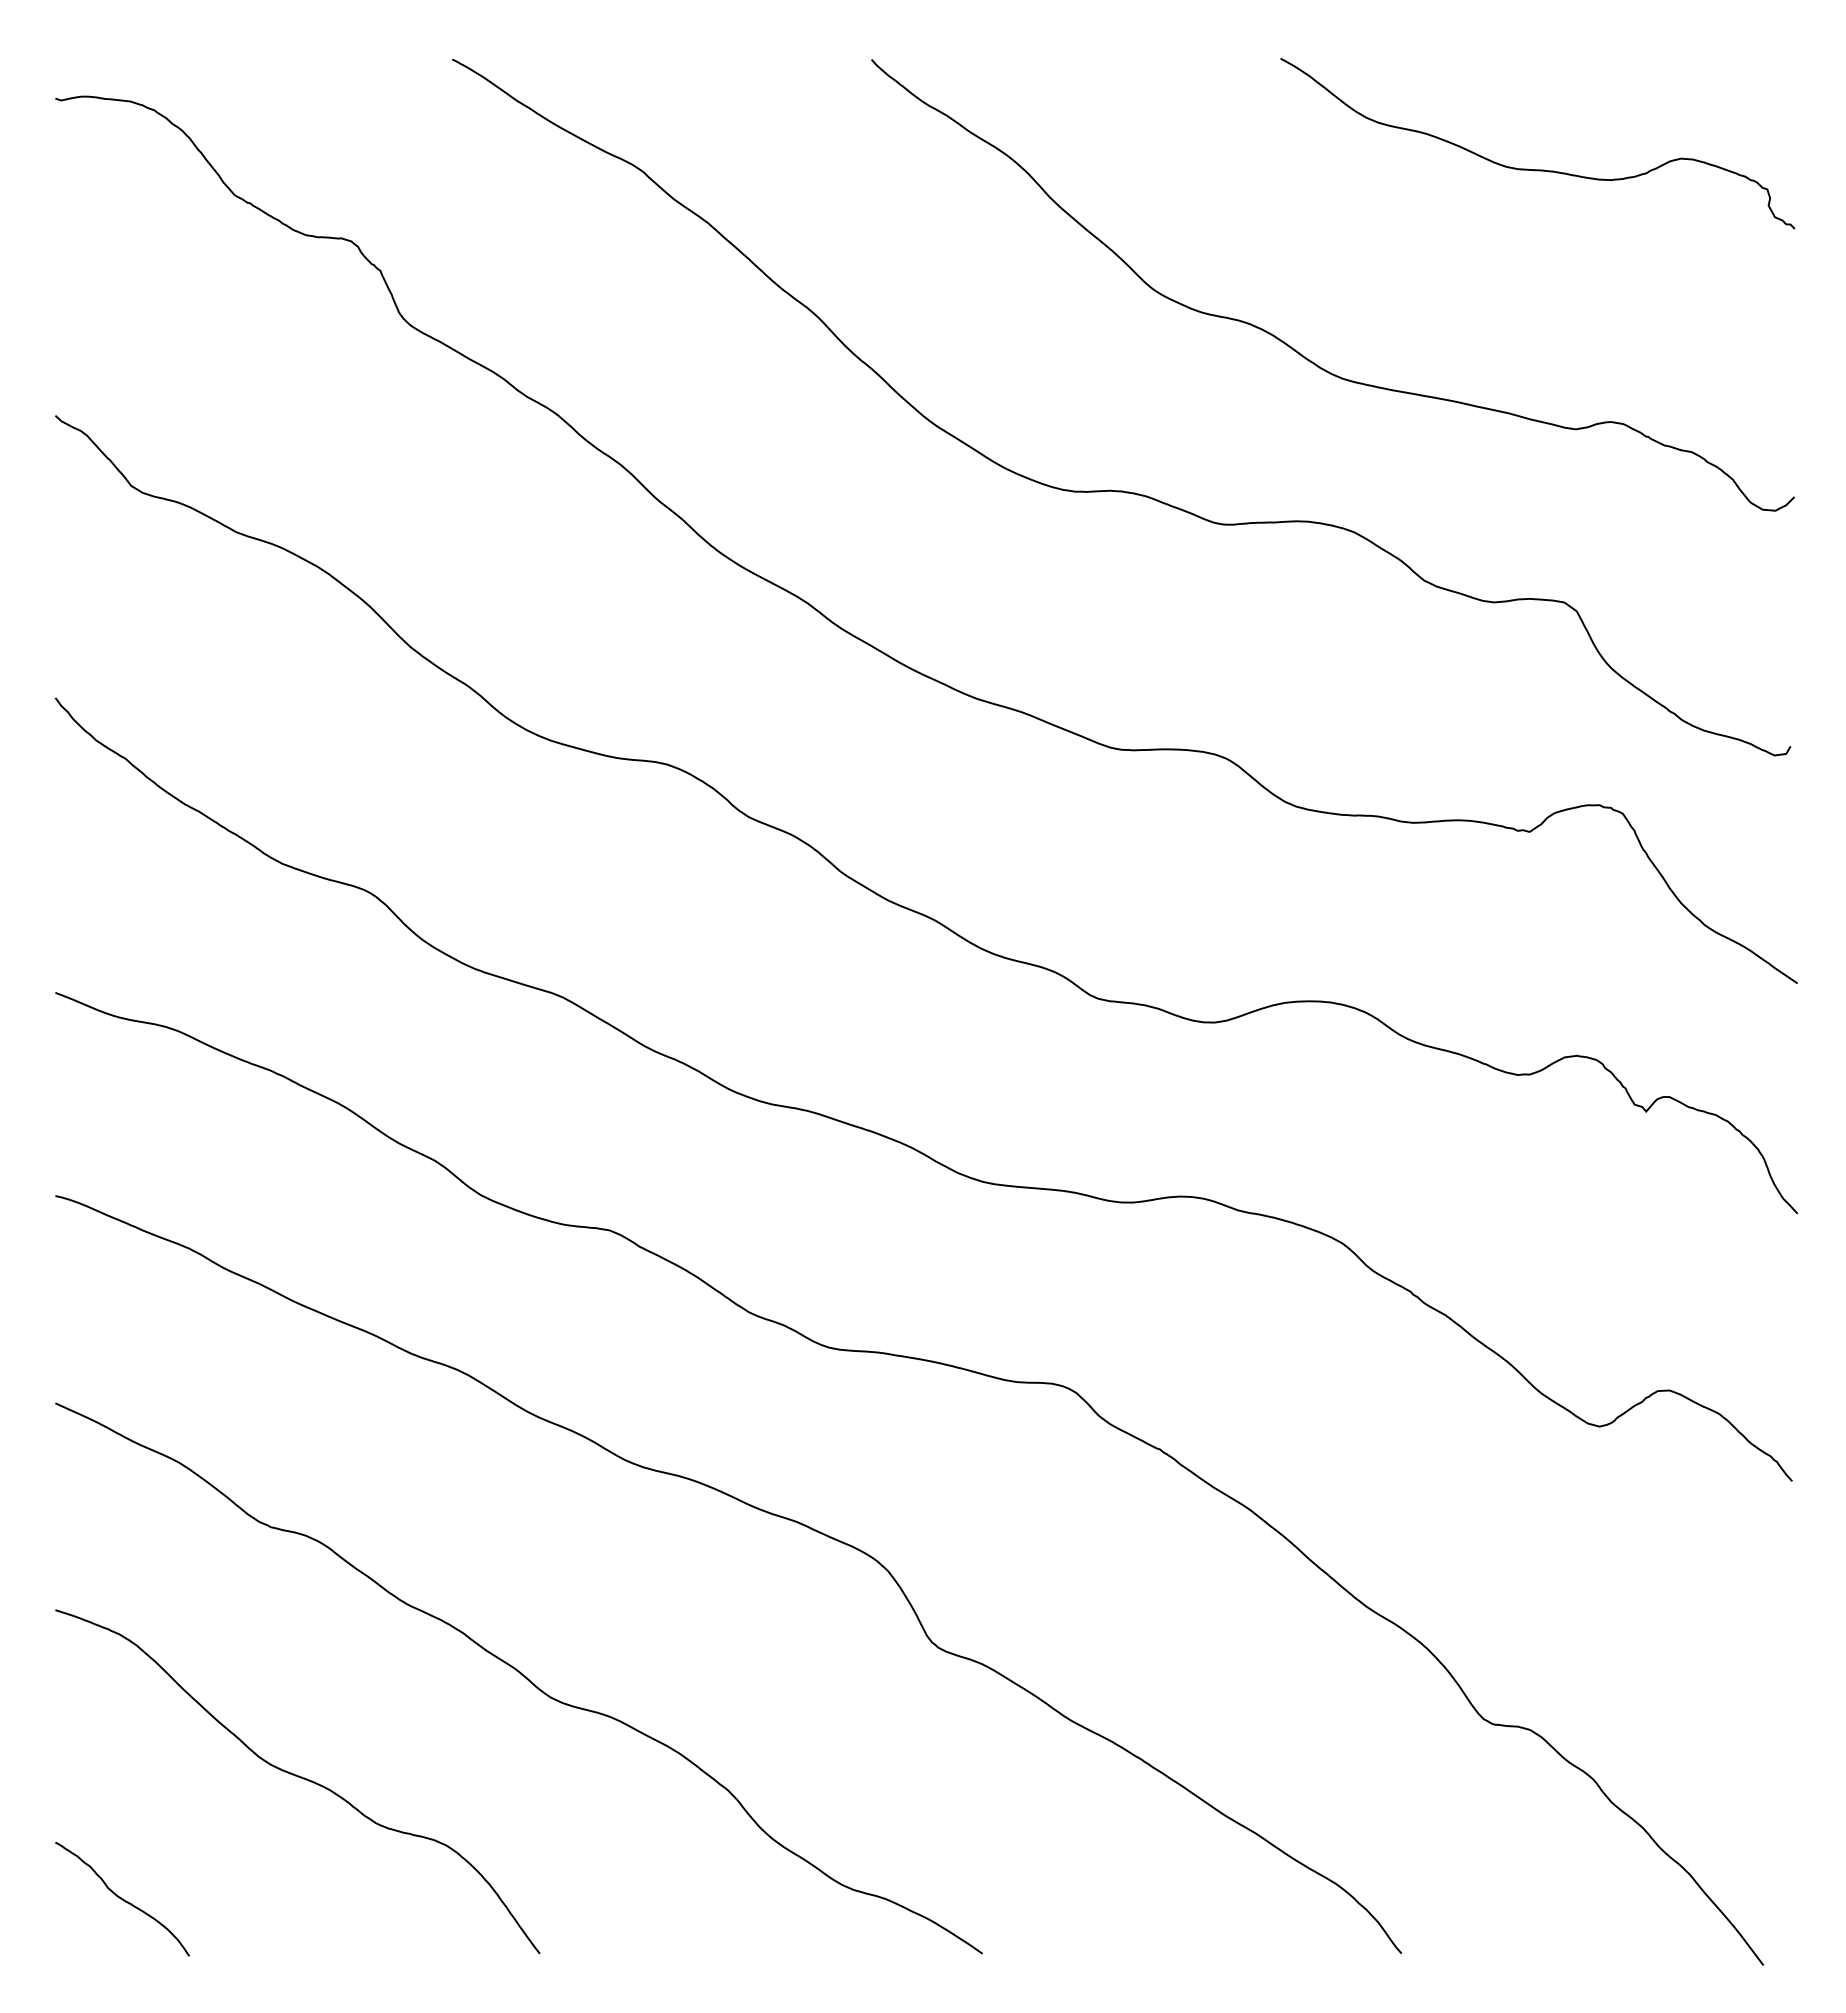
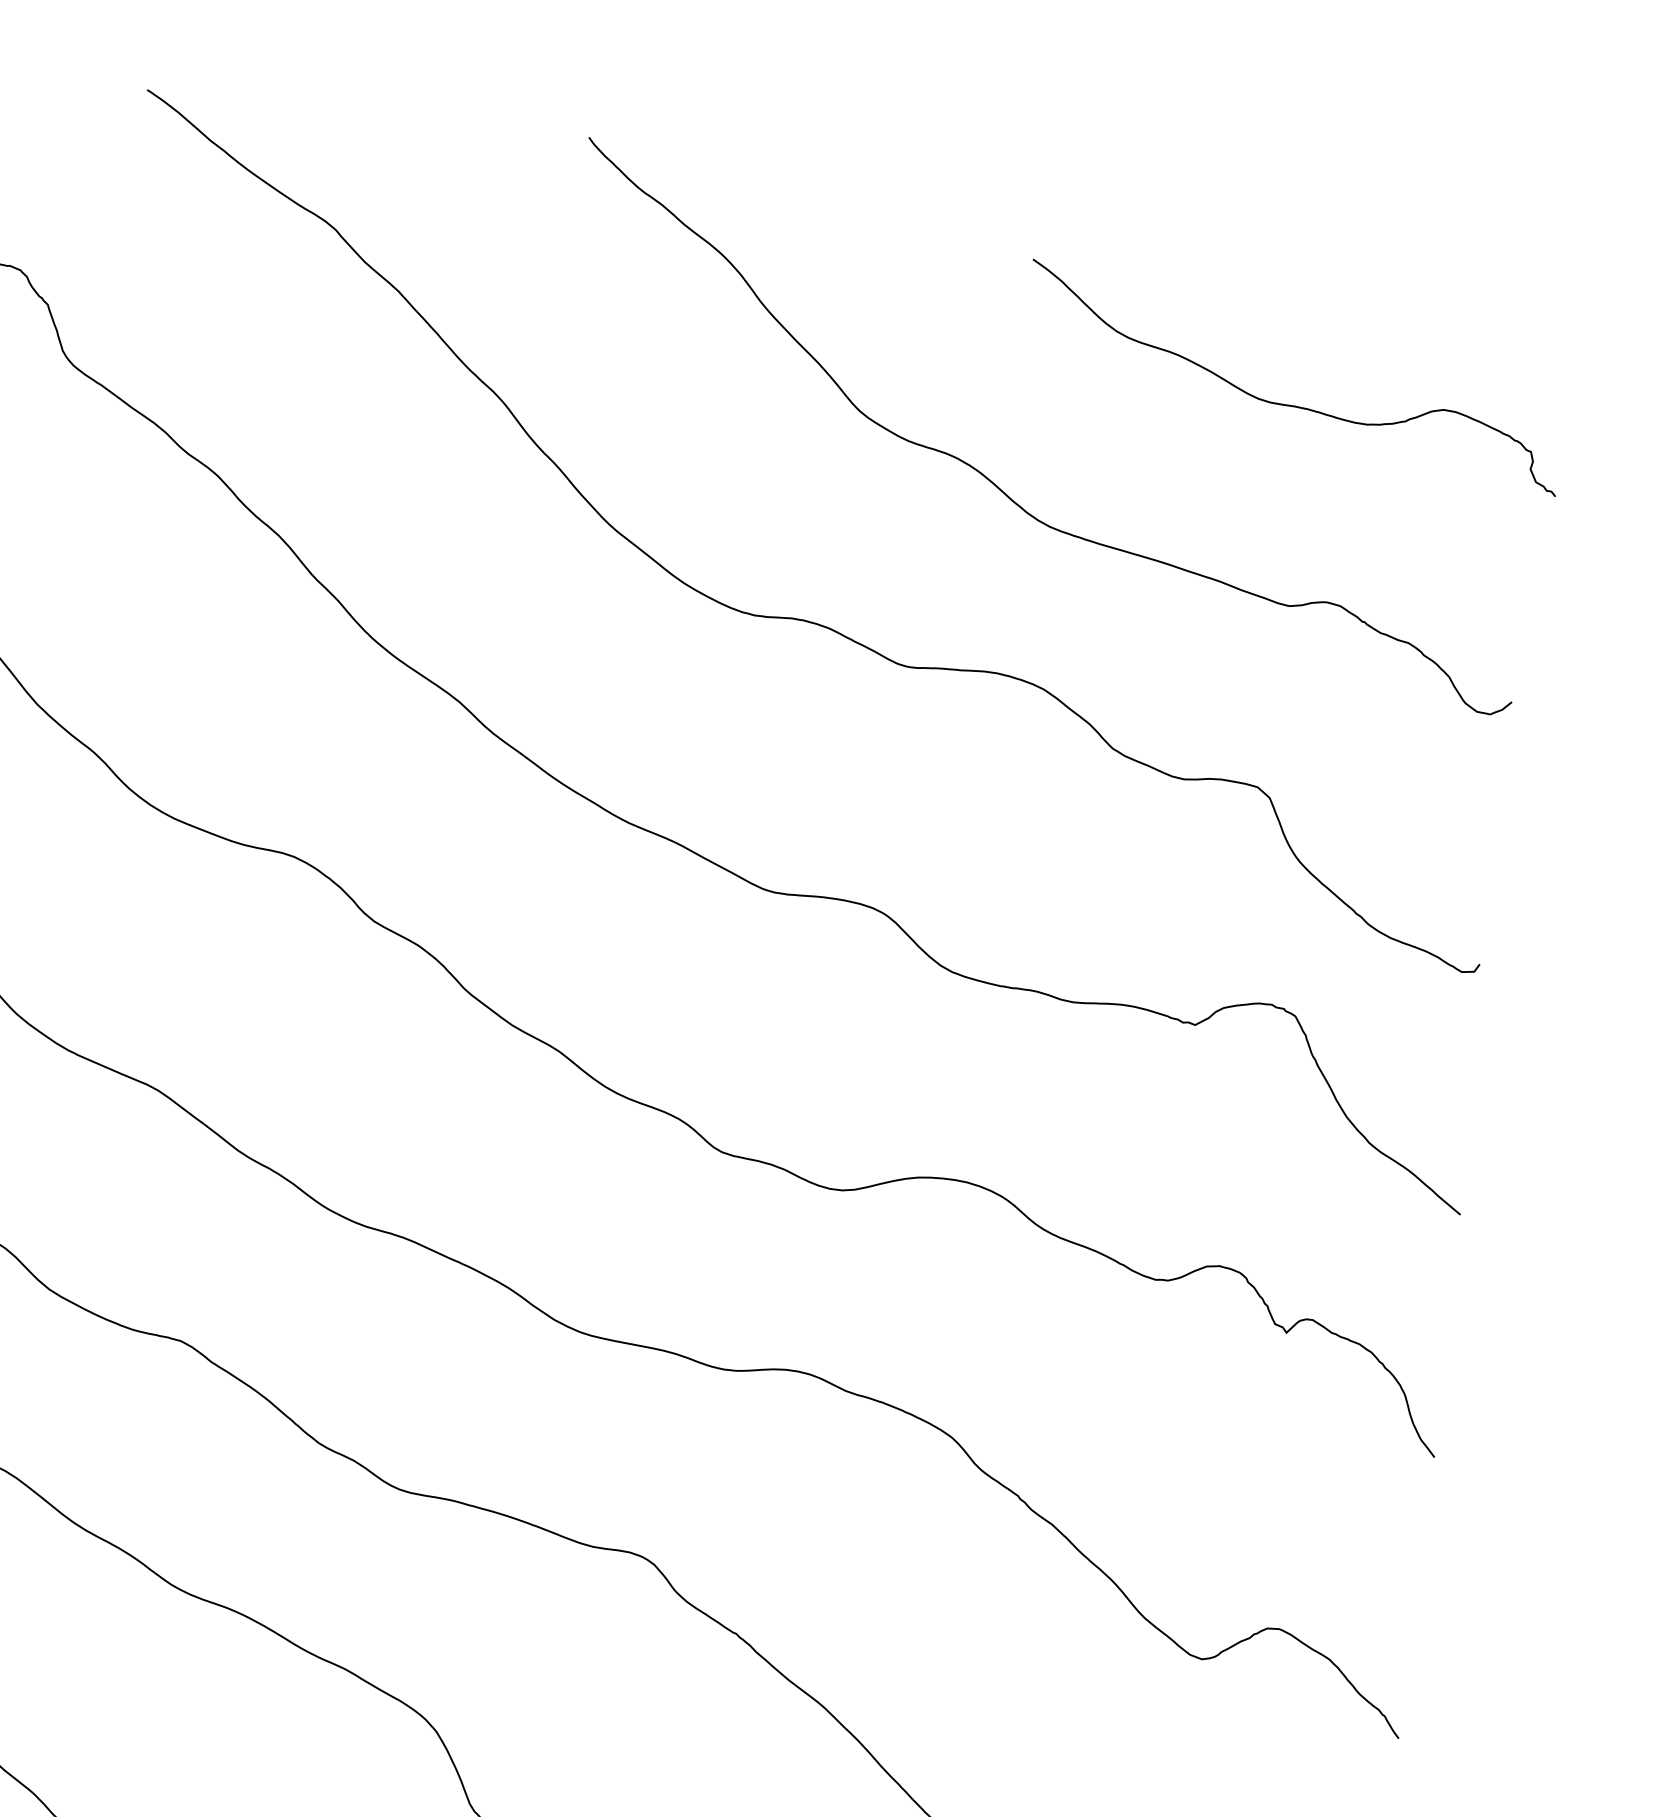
curve: (1537, 169) -> (1291, 405), moved

